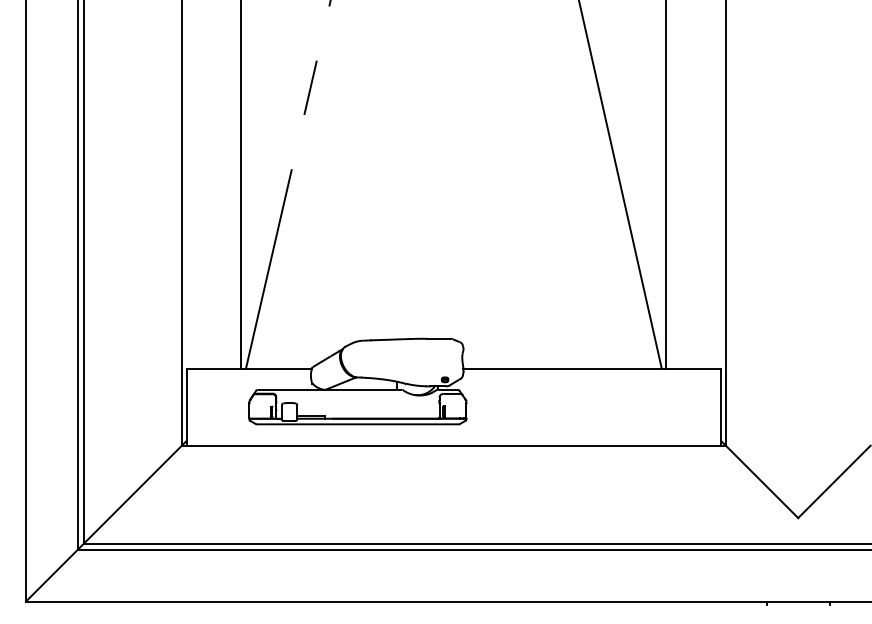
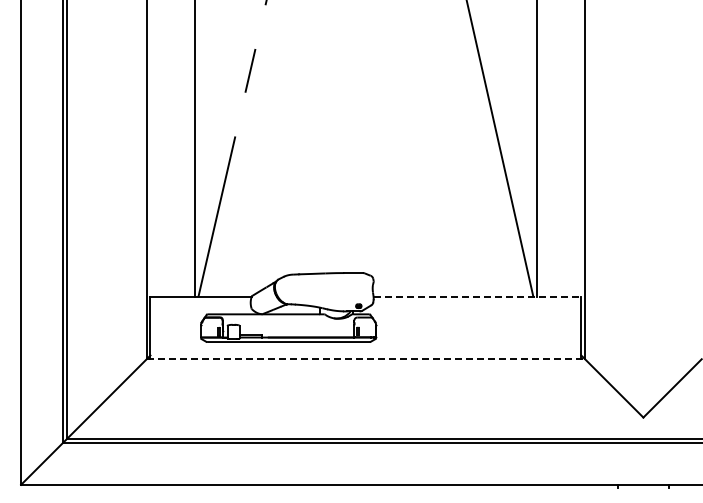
line: (592, 369) -> (477, 297), solid -> dashed
line: (454, 446) -> (366, 359), solid -> dashed

